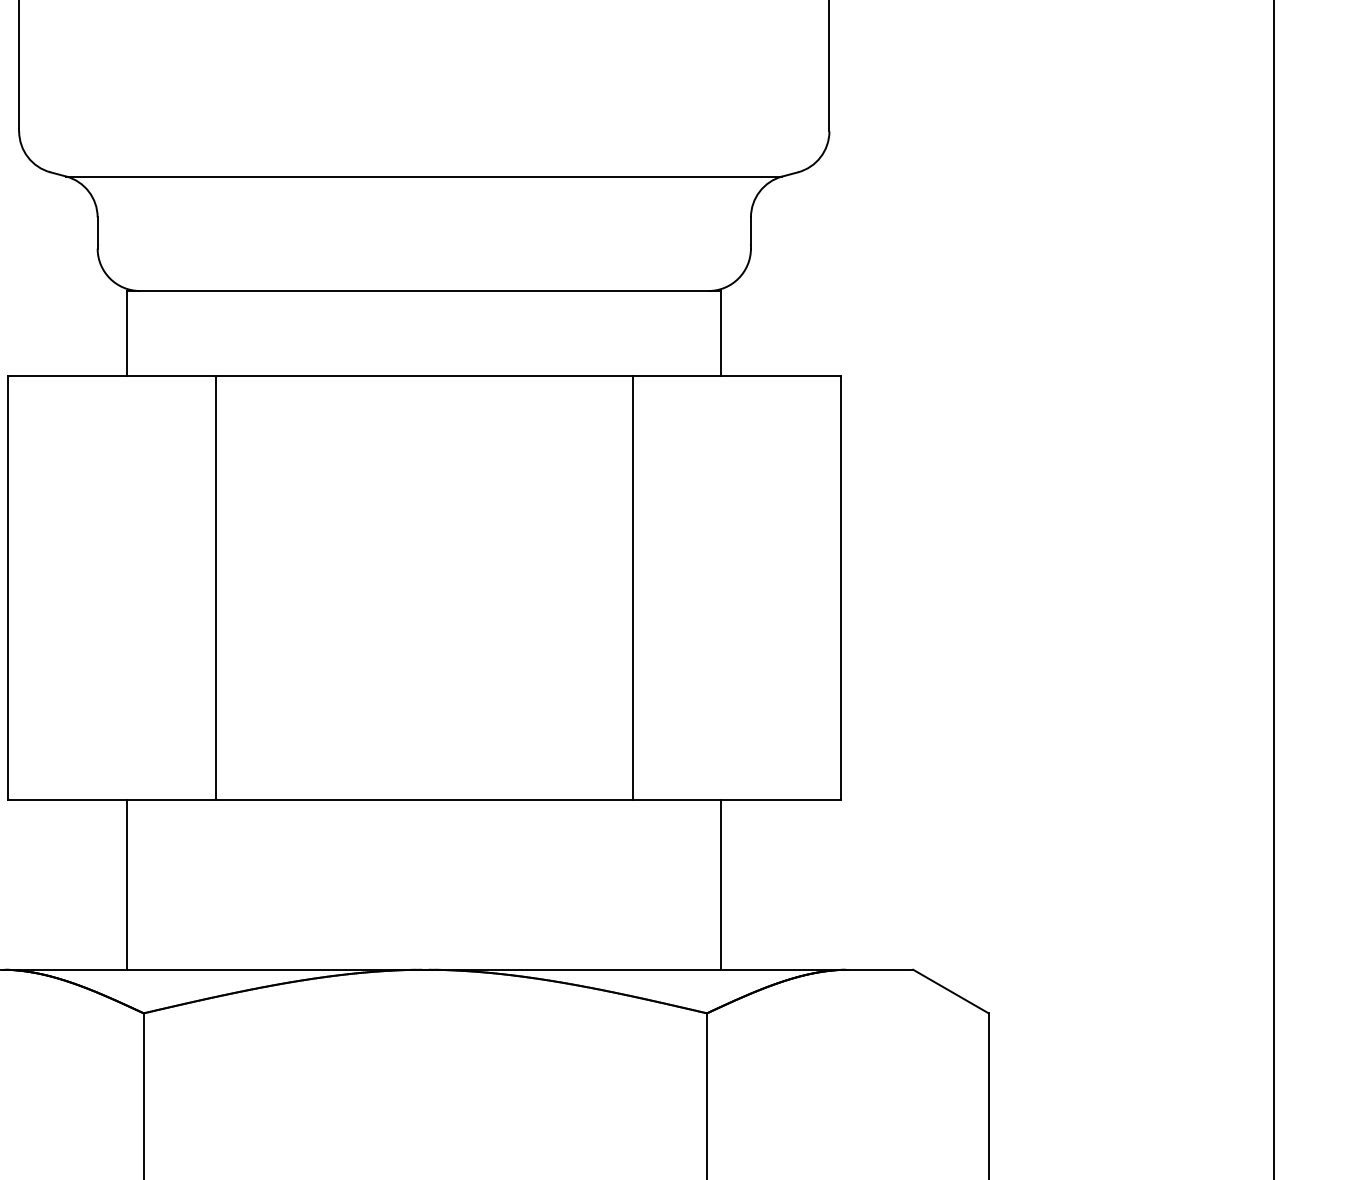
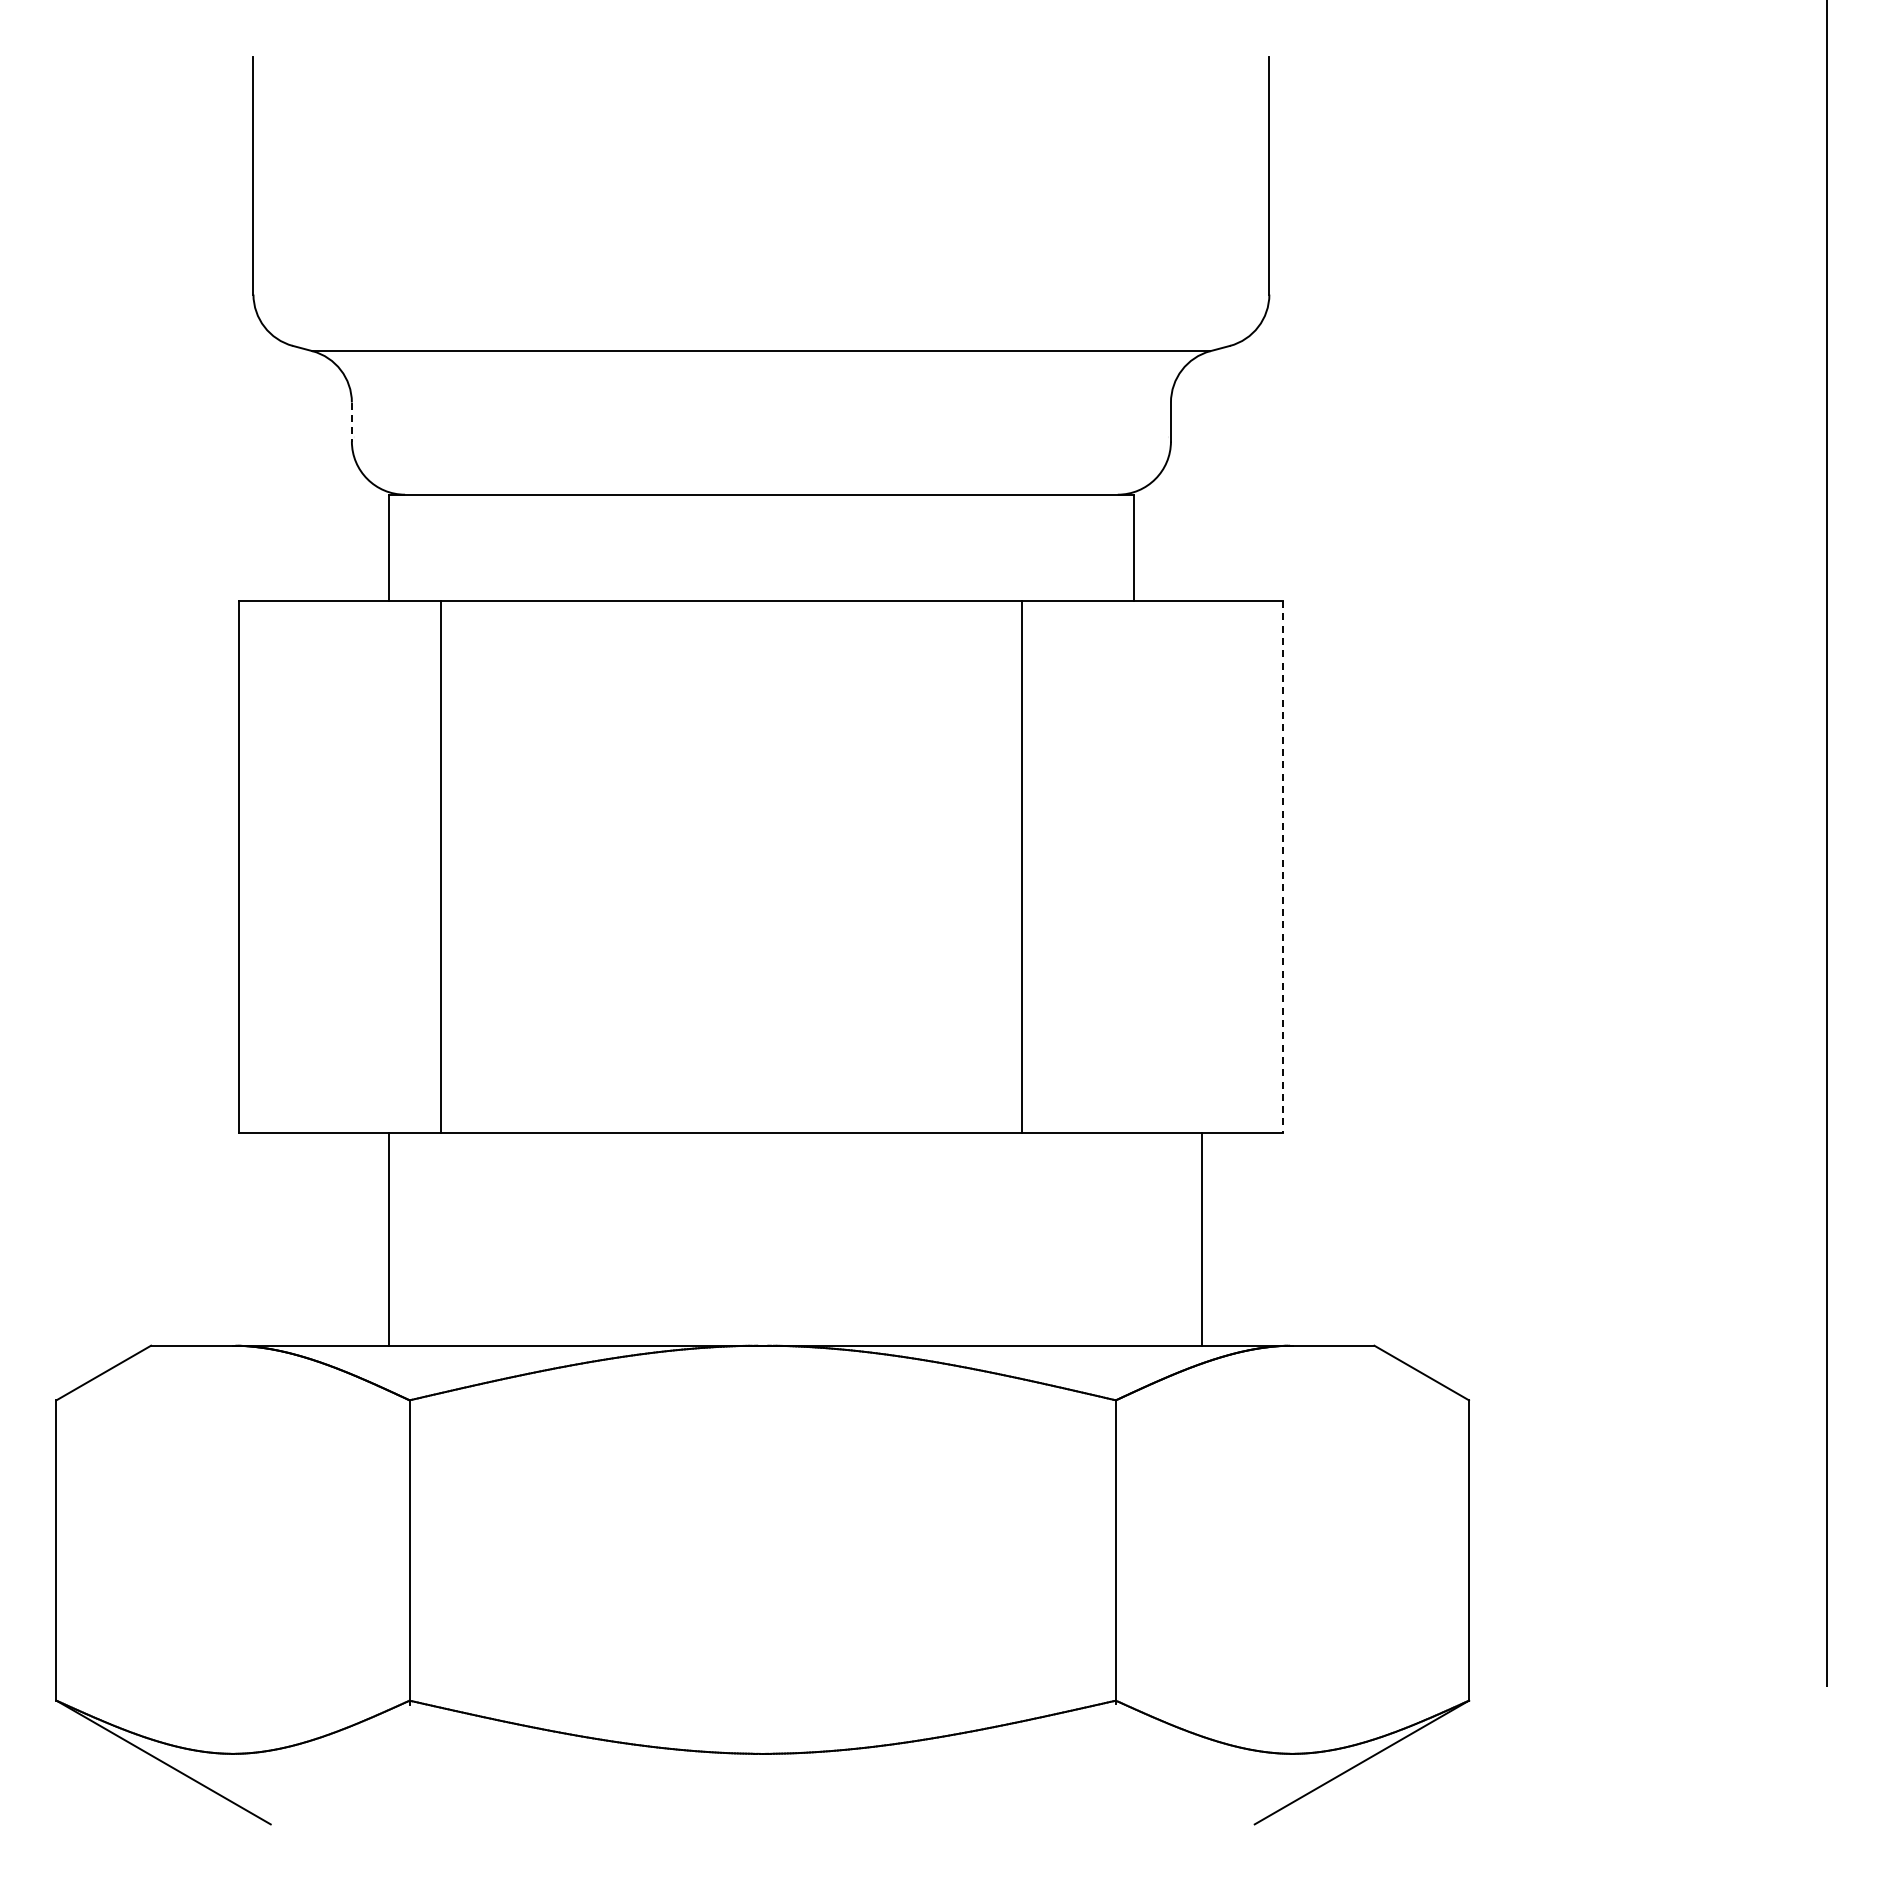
line: (97, 233) -> (351, 422), solid -> dashed
line: (216, 587) -> (441, 866), moved
line: (840, 588) -> (1283, 867), solid -> dashed
line: (721, 884) -> (1201, 1238), moved

